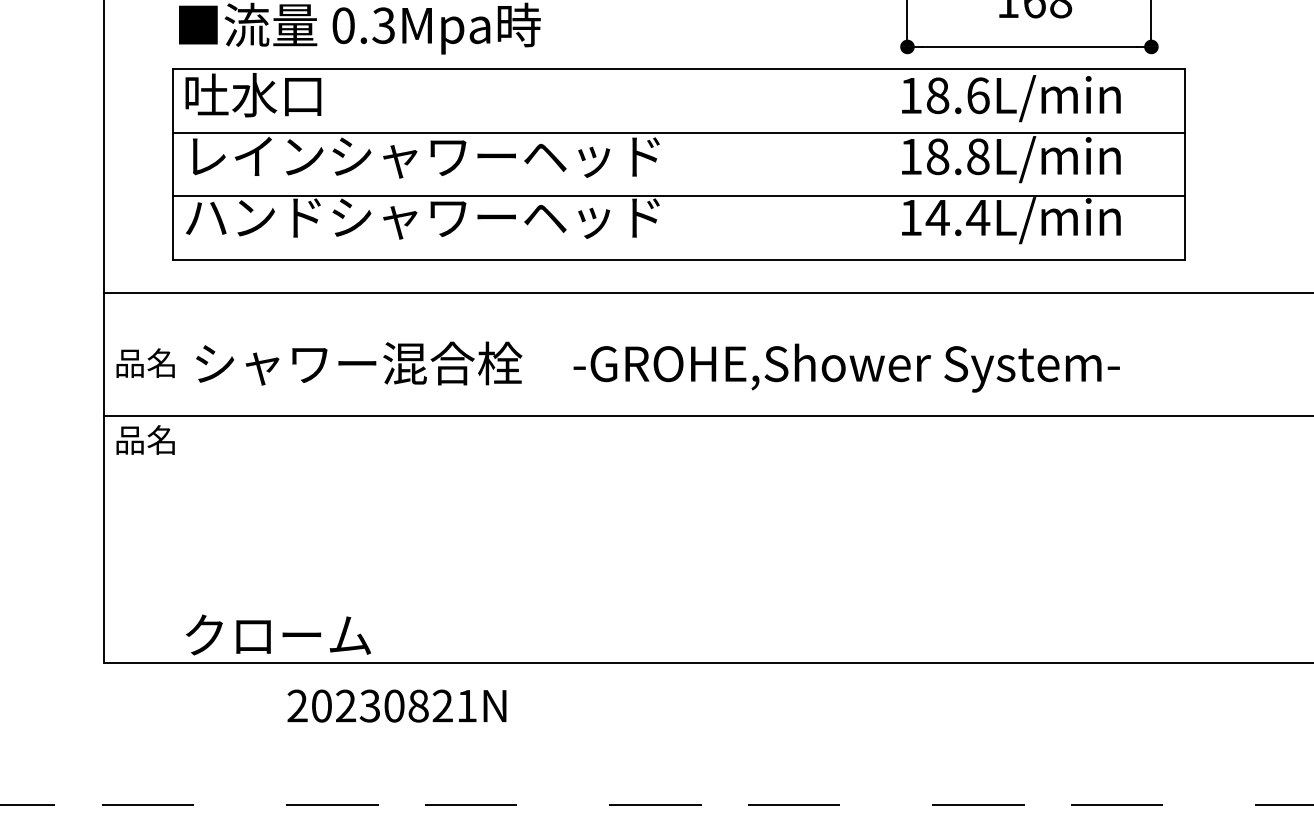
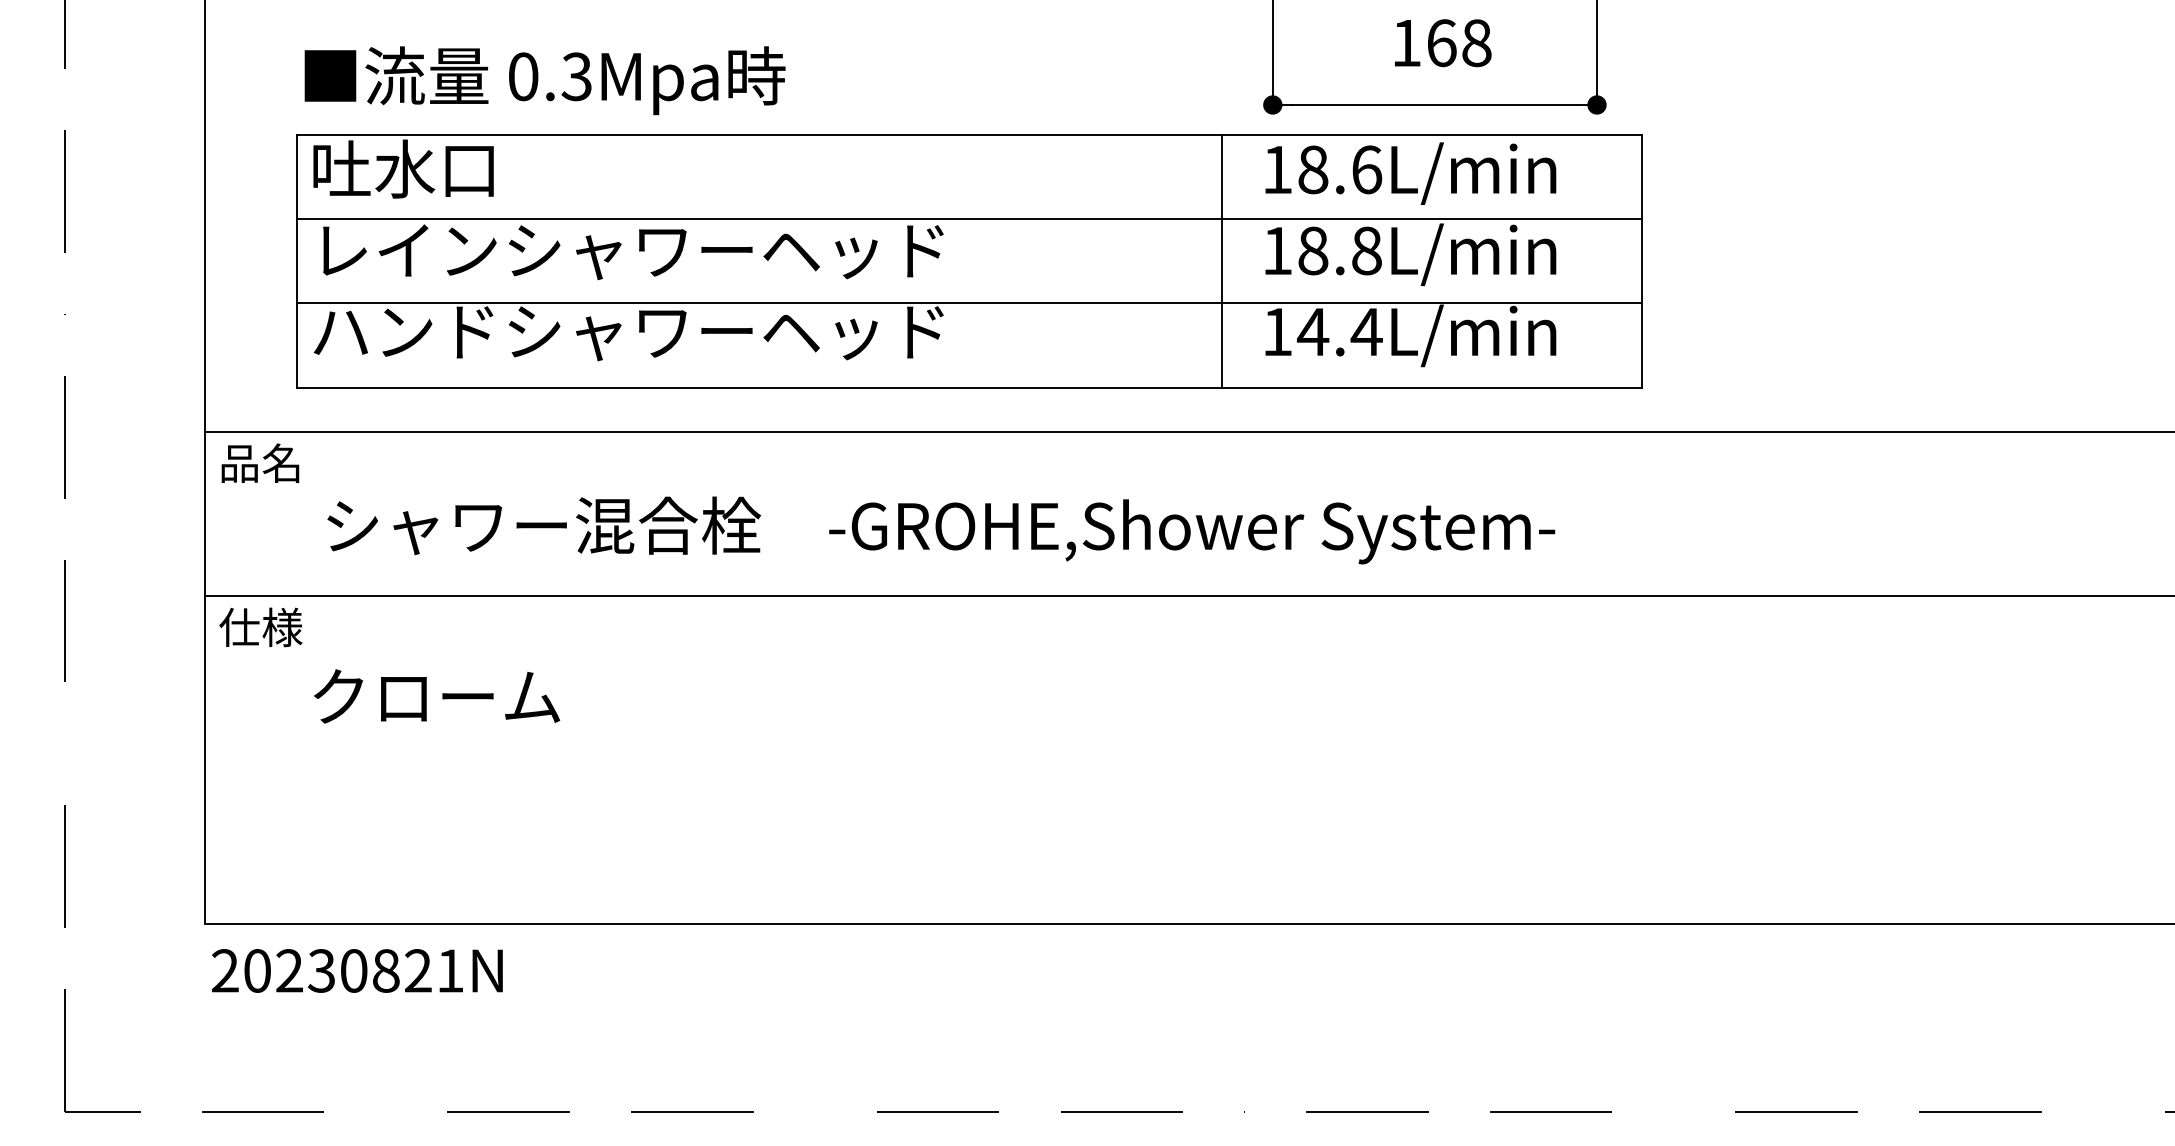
line: (869, 163) -> (1222, 260), added
text: (145, 362) -> (260, 462), moved
text: (145, 440) -> (260, 627), 品名 -> 仕様
text: (278, 635) -> (437, 696), moved
text: (397, 705) -> (357, 970), moved

